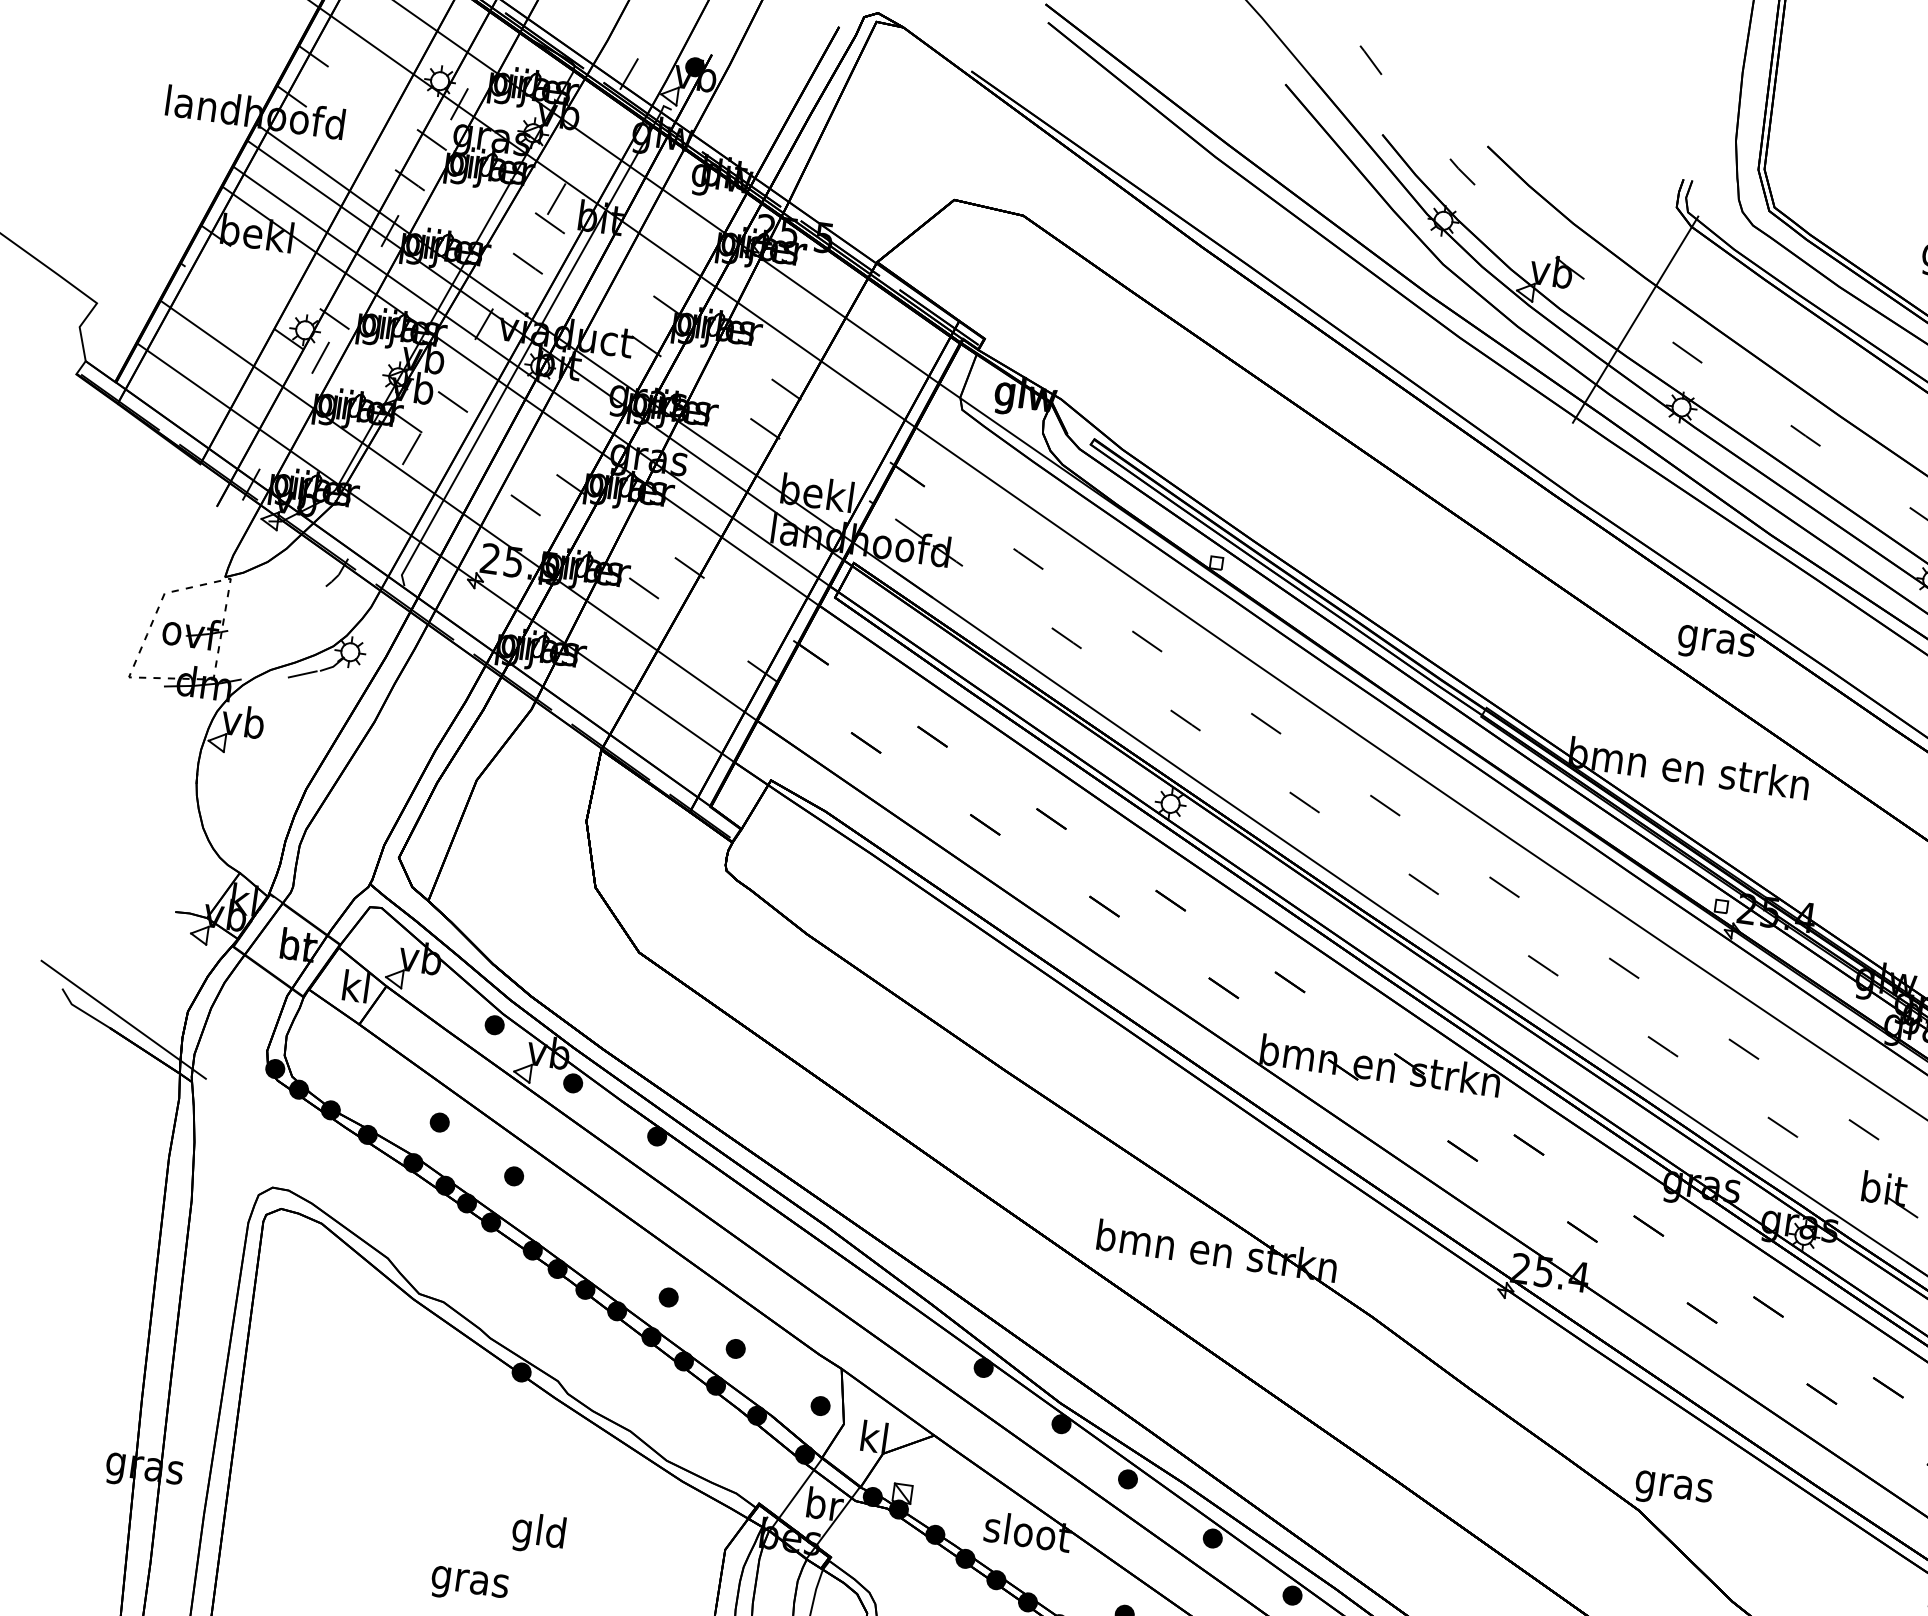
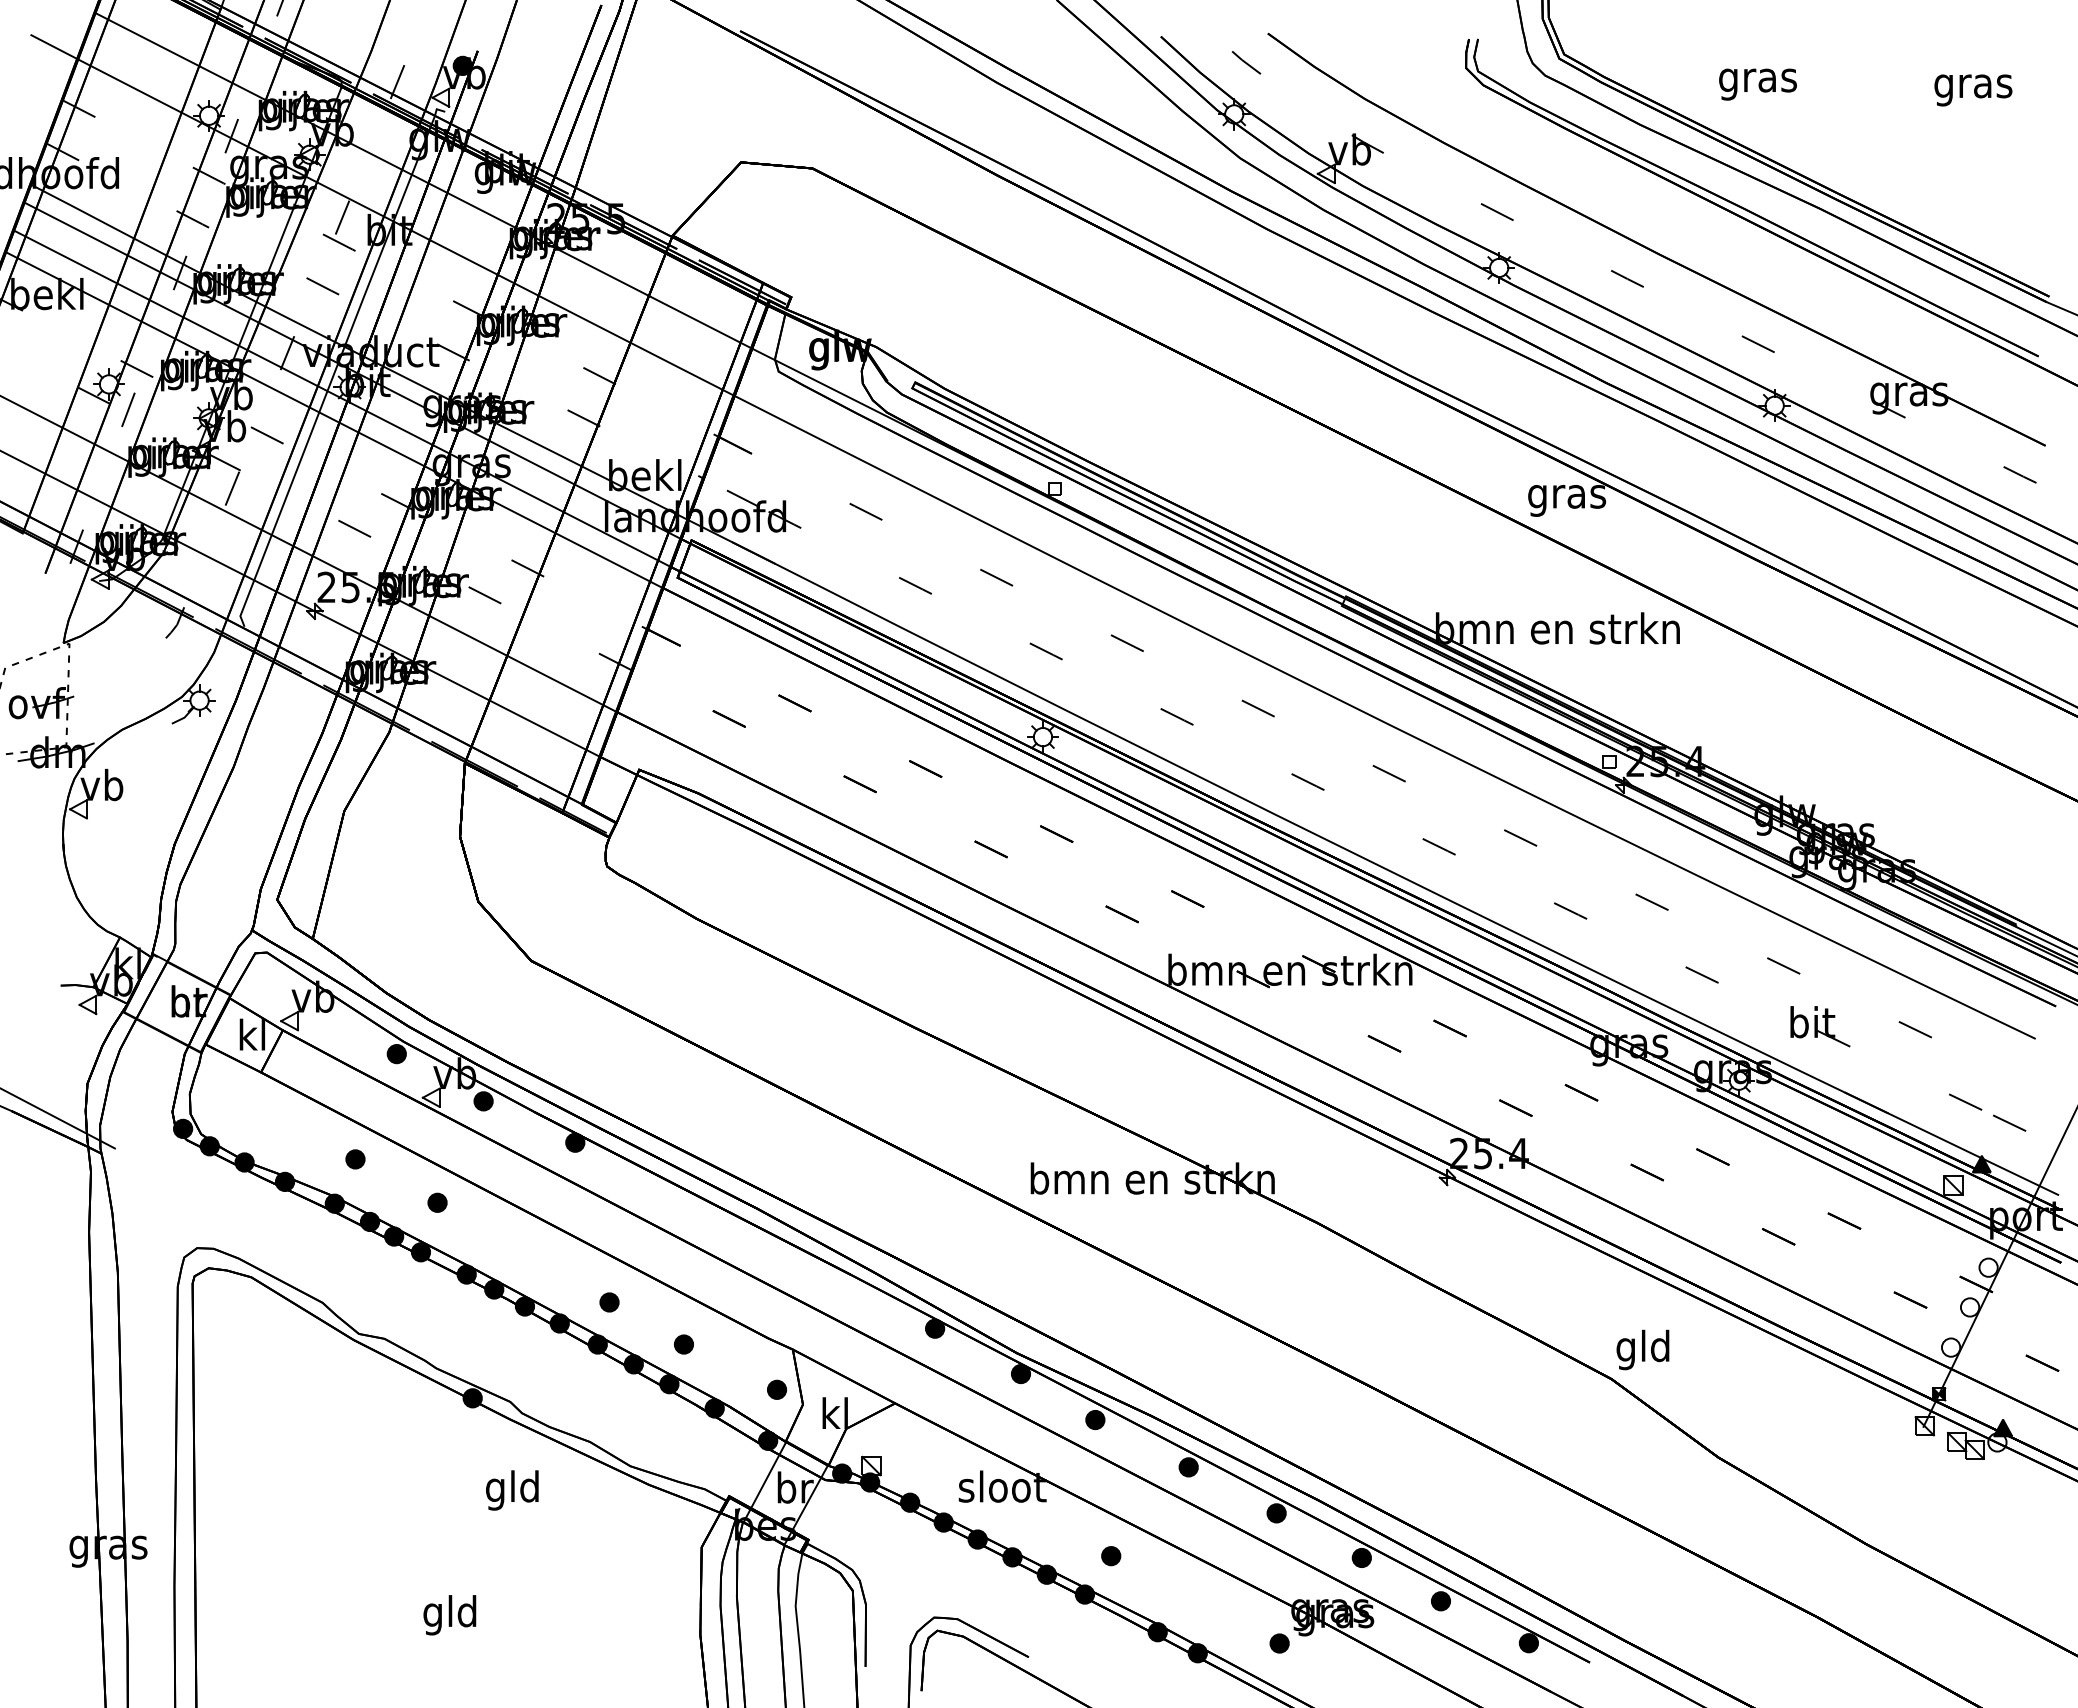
line: (1635, 319) -> (1440, 186), removed
line: (302, 674) -> (154, 729), removed
text: (1674, 1485) -> (1643, 1349), gras -> gld
text: (538, 1533) -> (512, 1490), moved
text: (470, 1581) -> (450, 1615), gras -> gld

